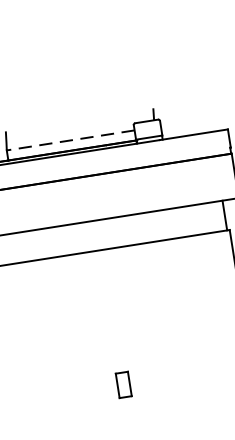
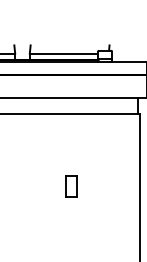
line: (70, 140) -> (63, 54), dashed -> solid
part: (123, 384) -> (71, 186), size x1.67

